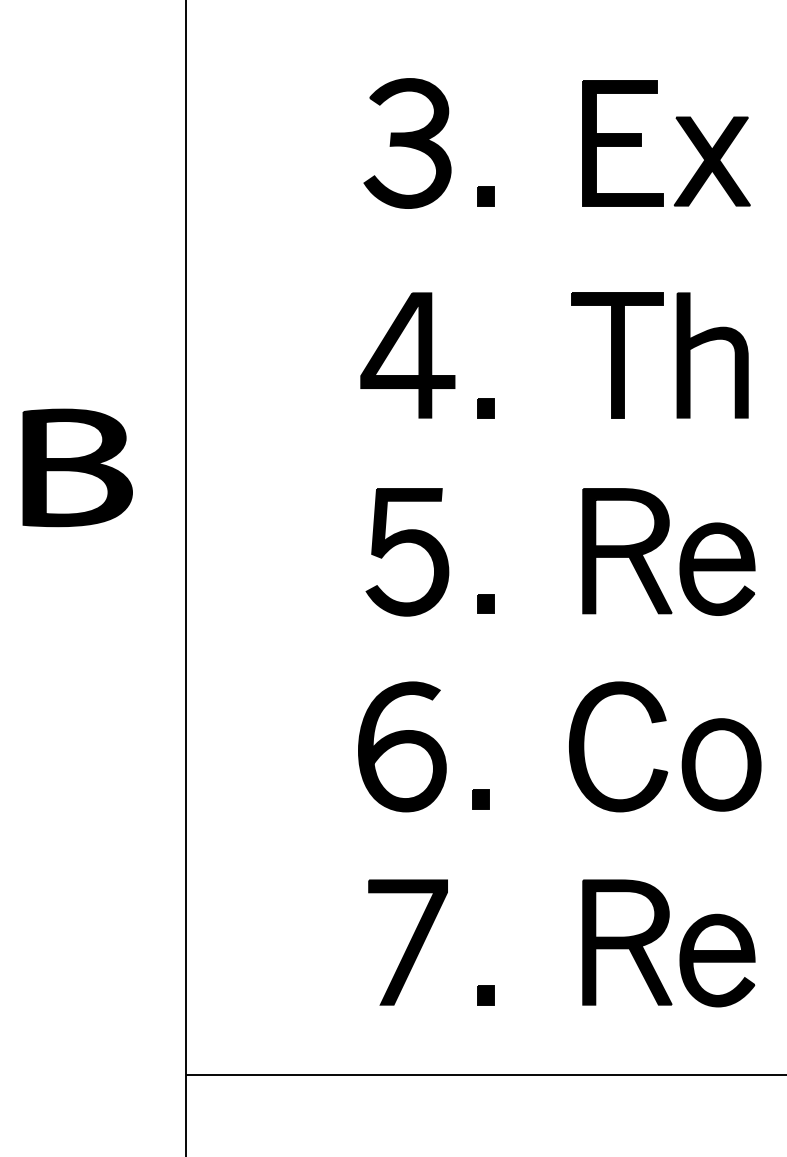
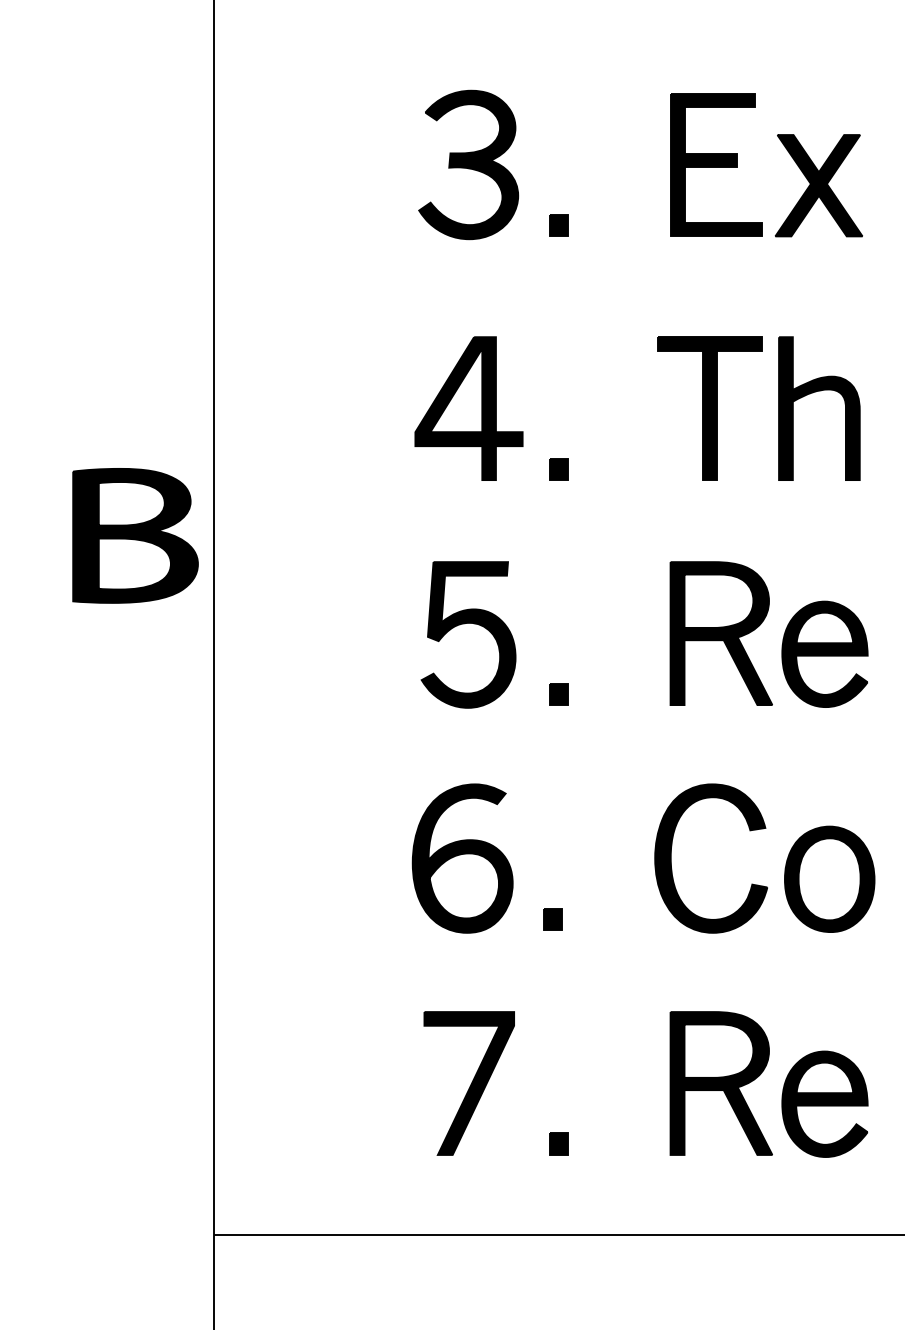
part: (77, 467) -> (135, 535), moved

